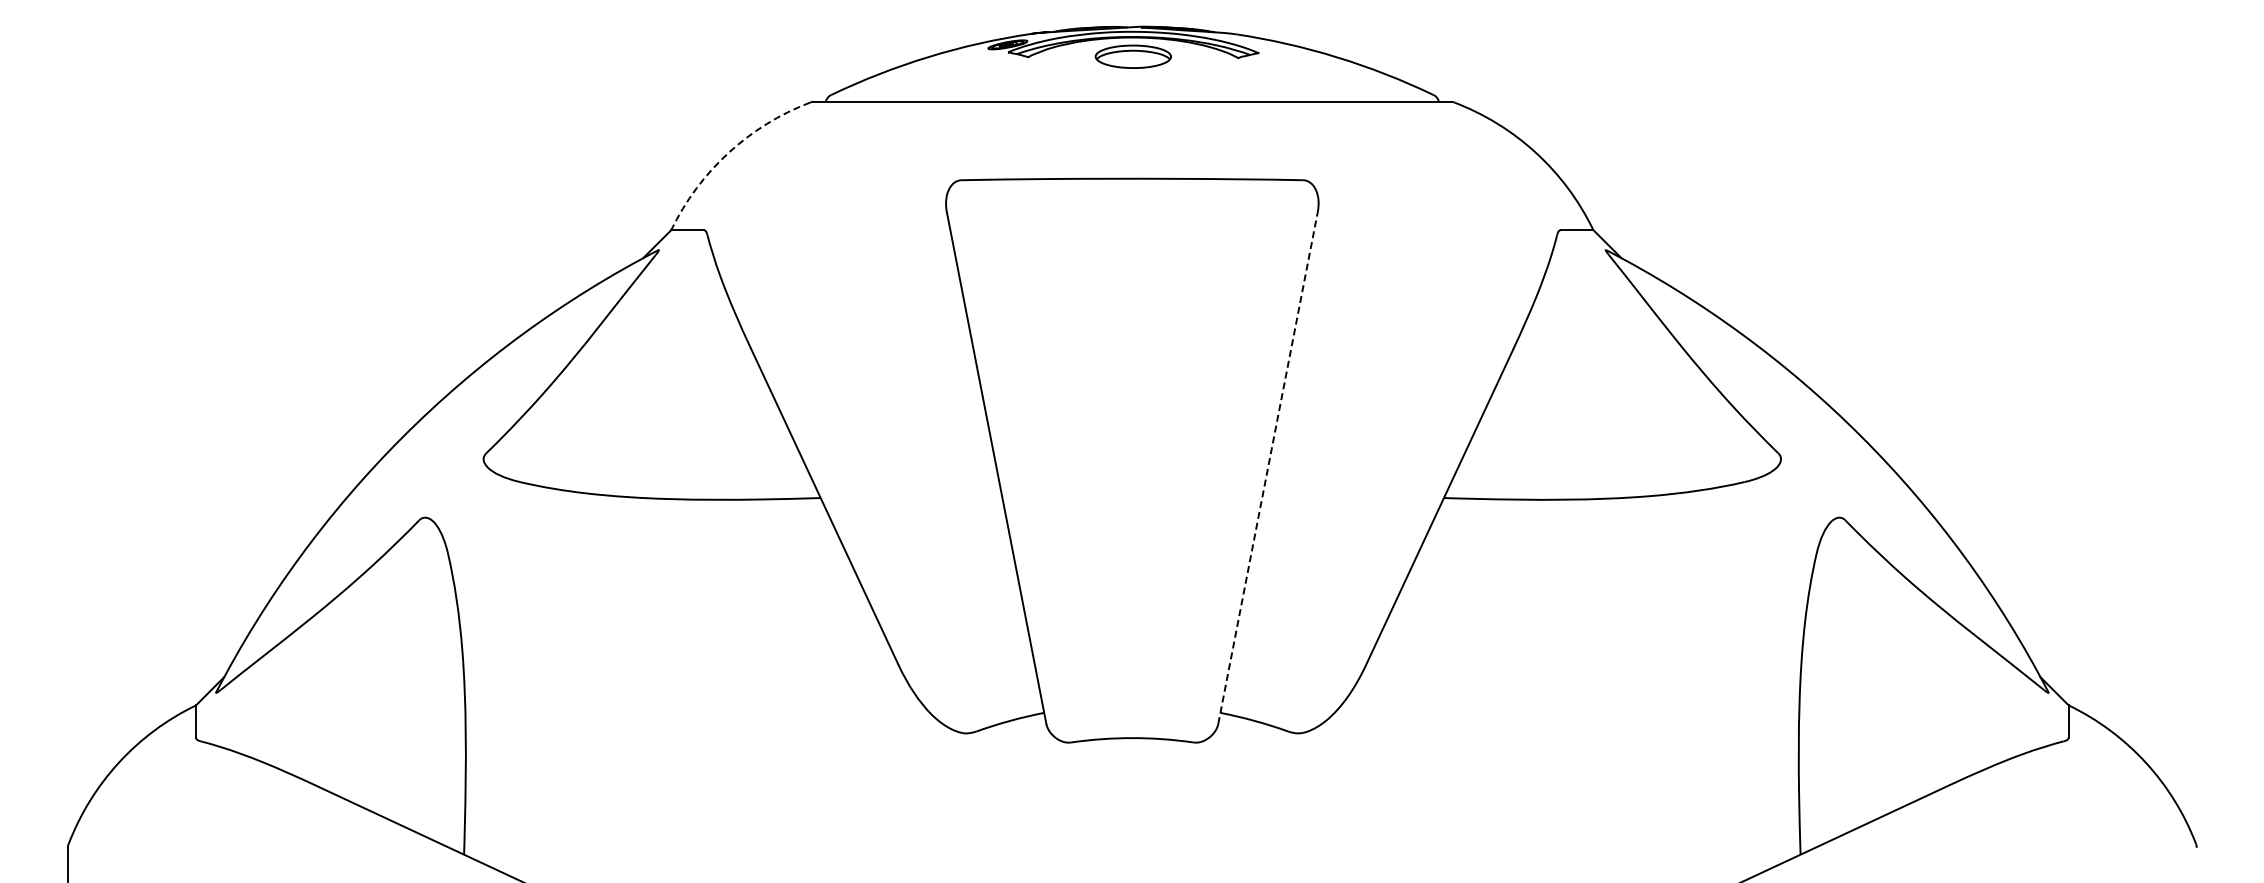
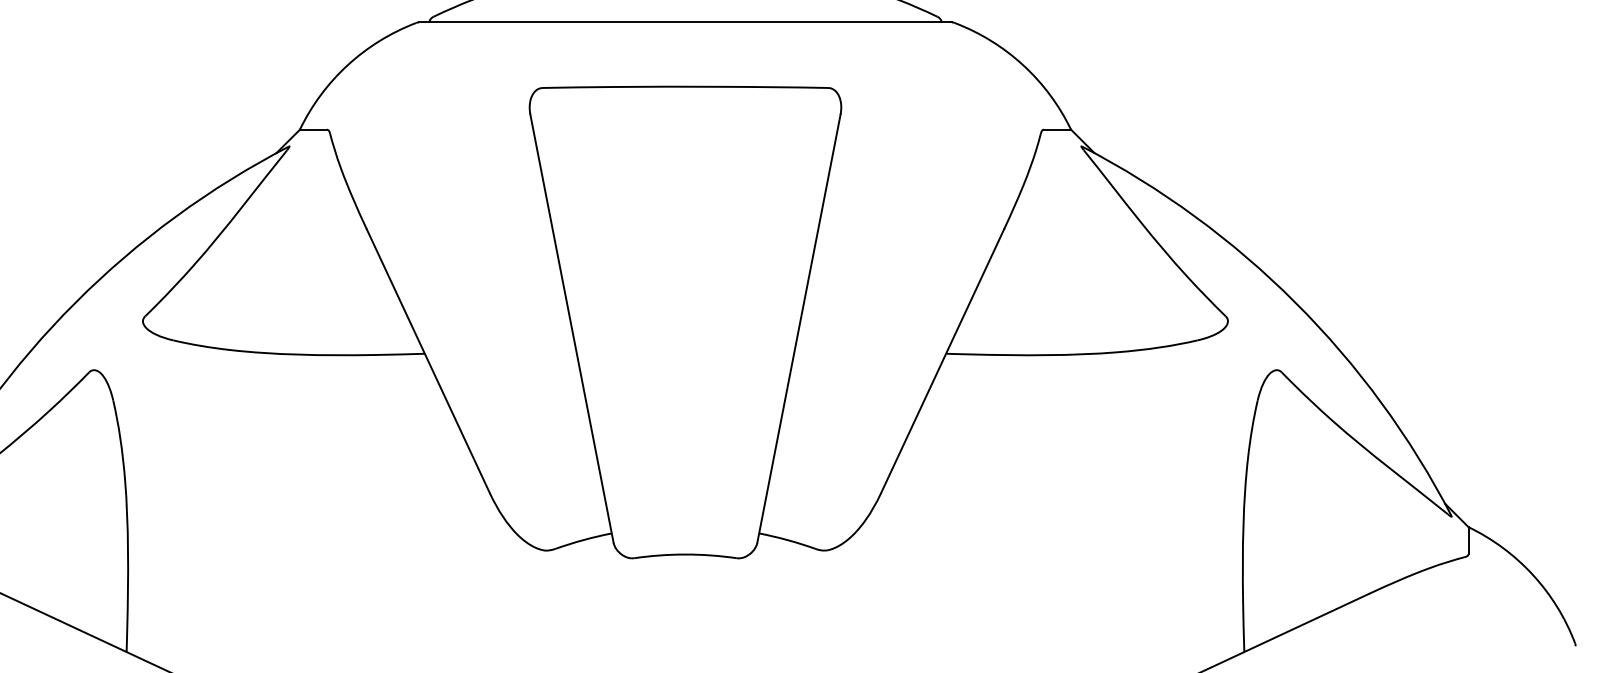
arc: (728, 153) -> (347, 65), dashed -> solid
line: (1268, 468) -> (799, 329), dashed -> solid

